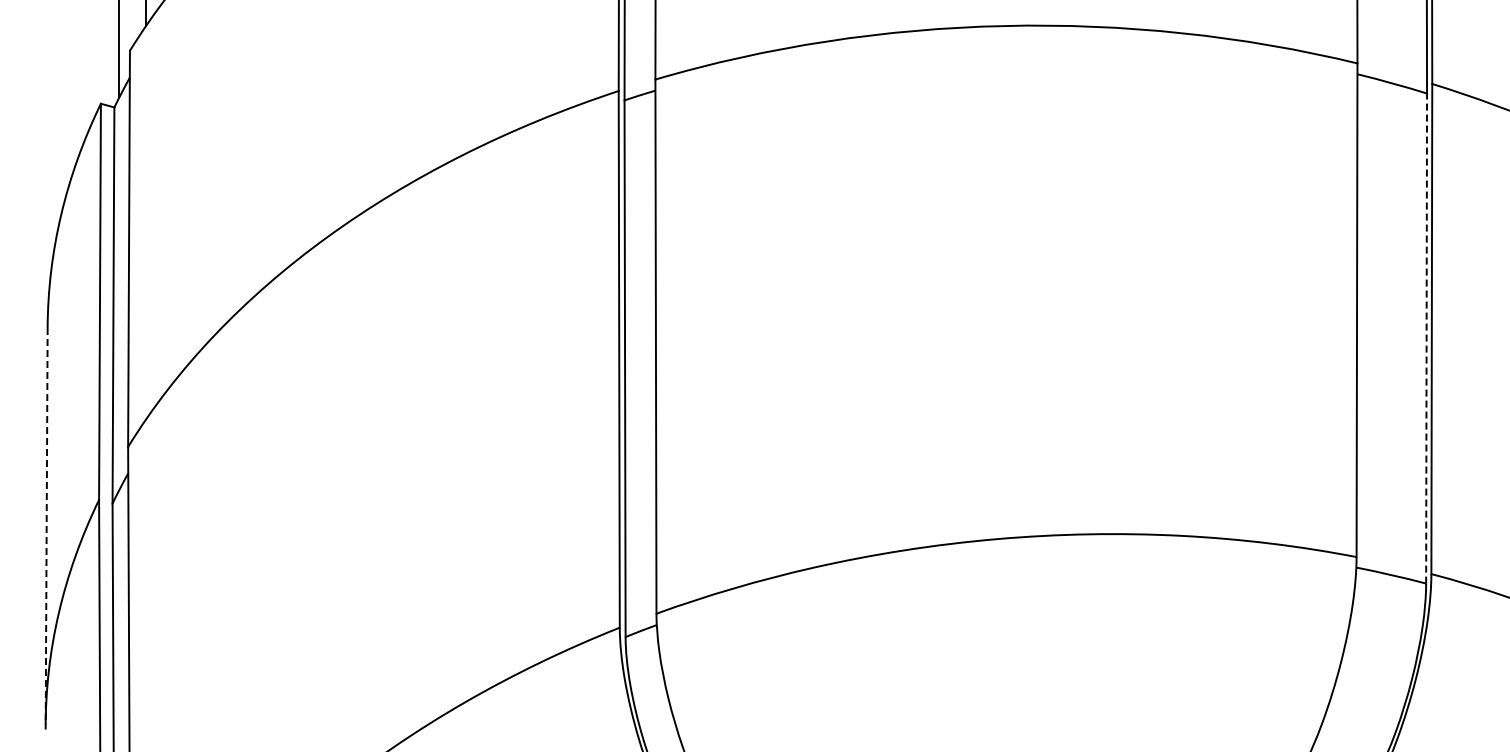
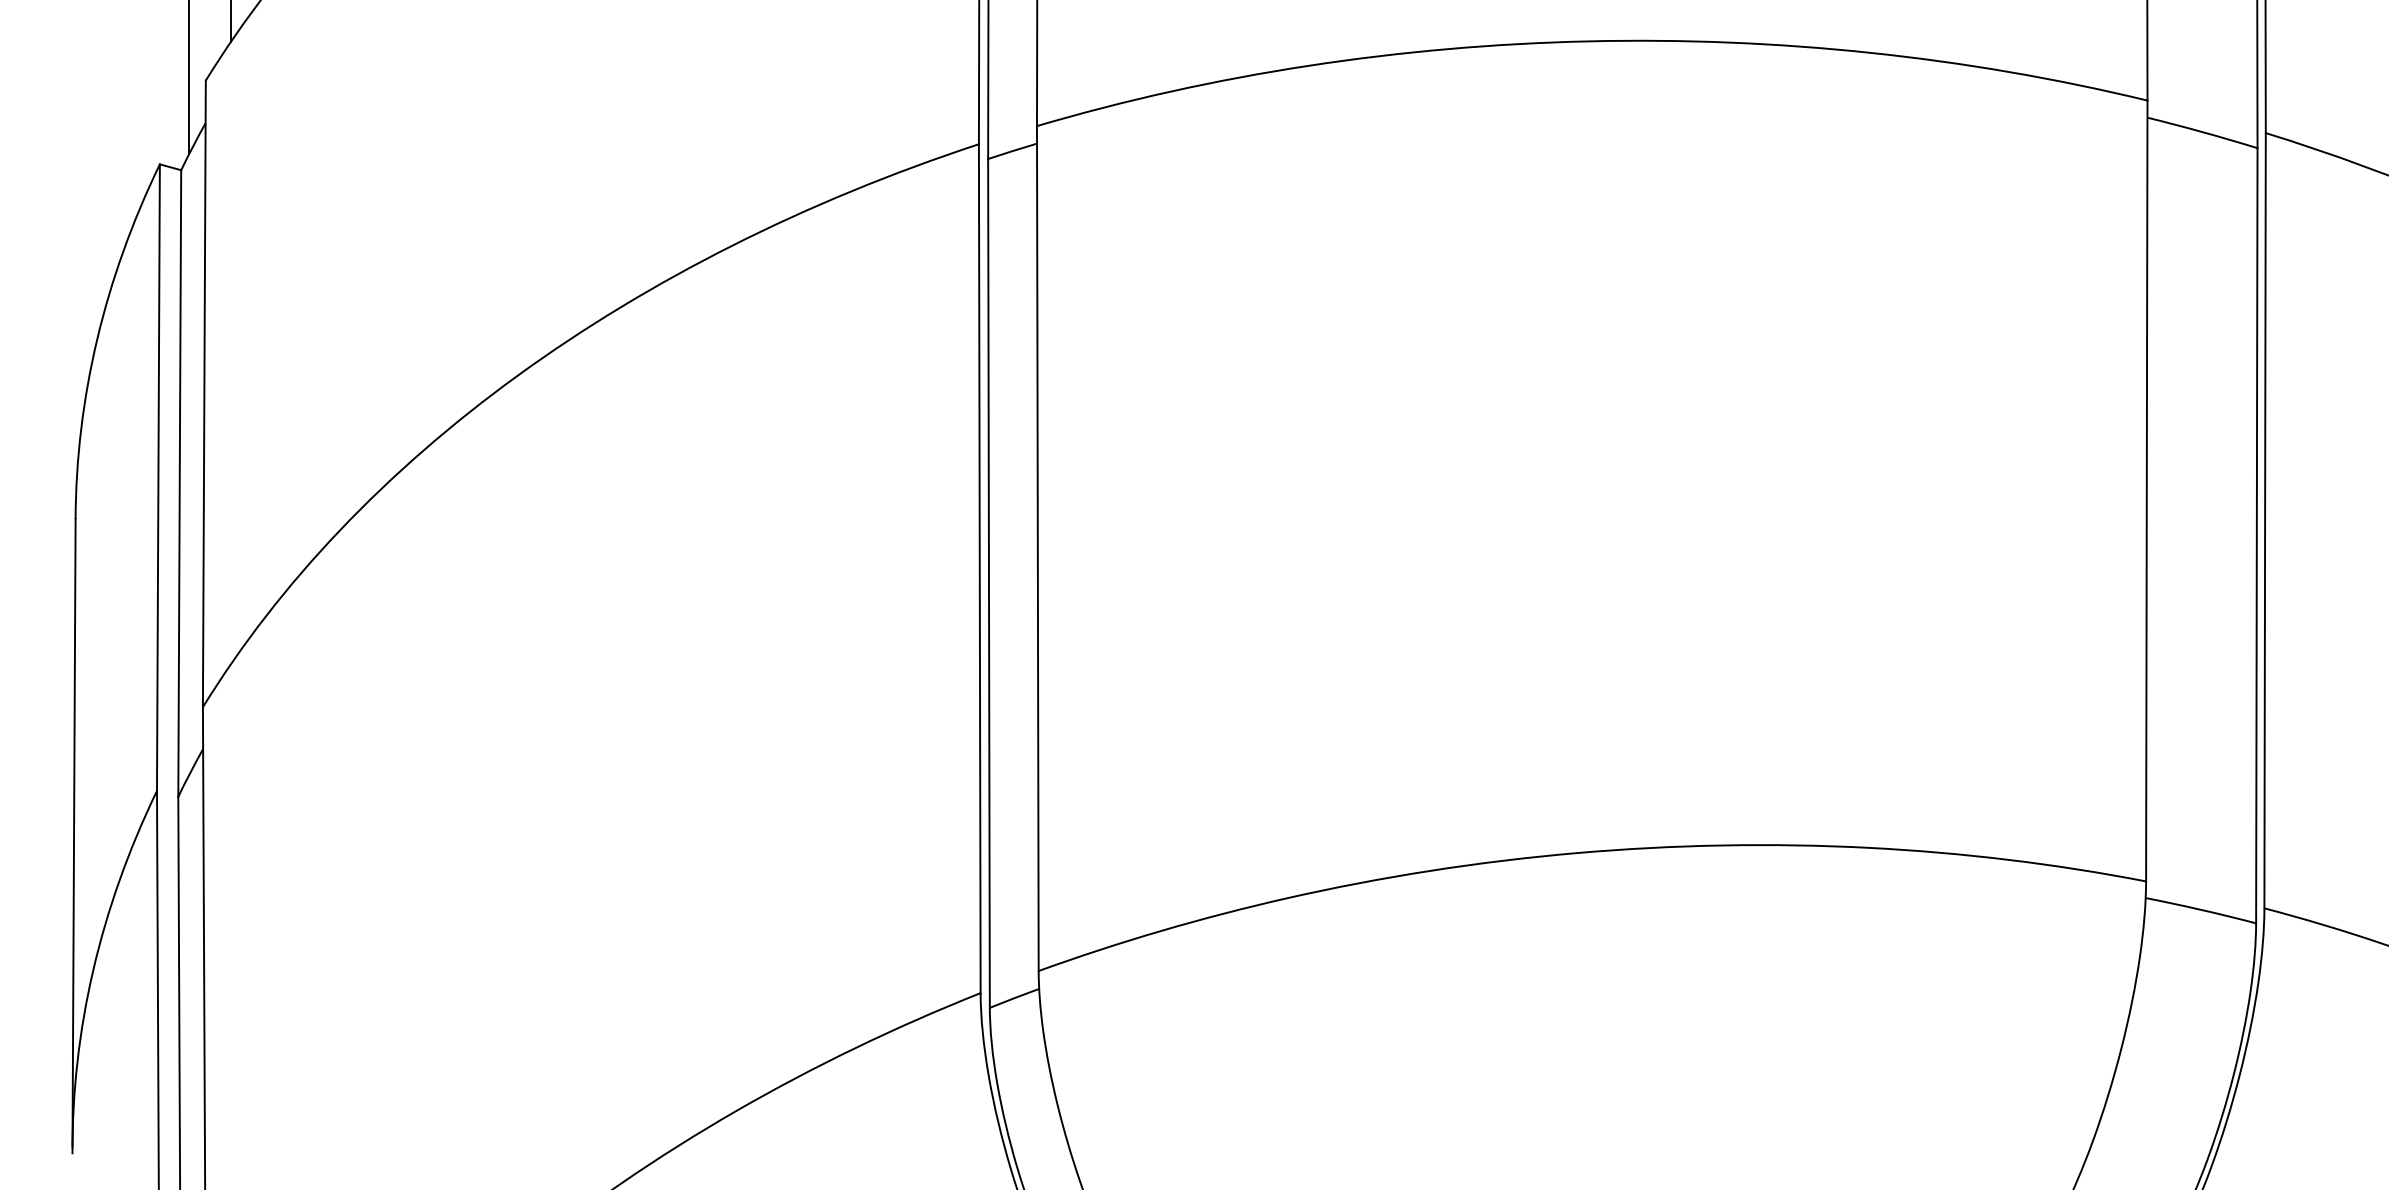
line: (1426, 338) -> (2256, 535), dashed -> solid
line: (46, 526) -> (73, 833), dashed -> solid

